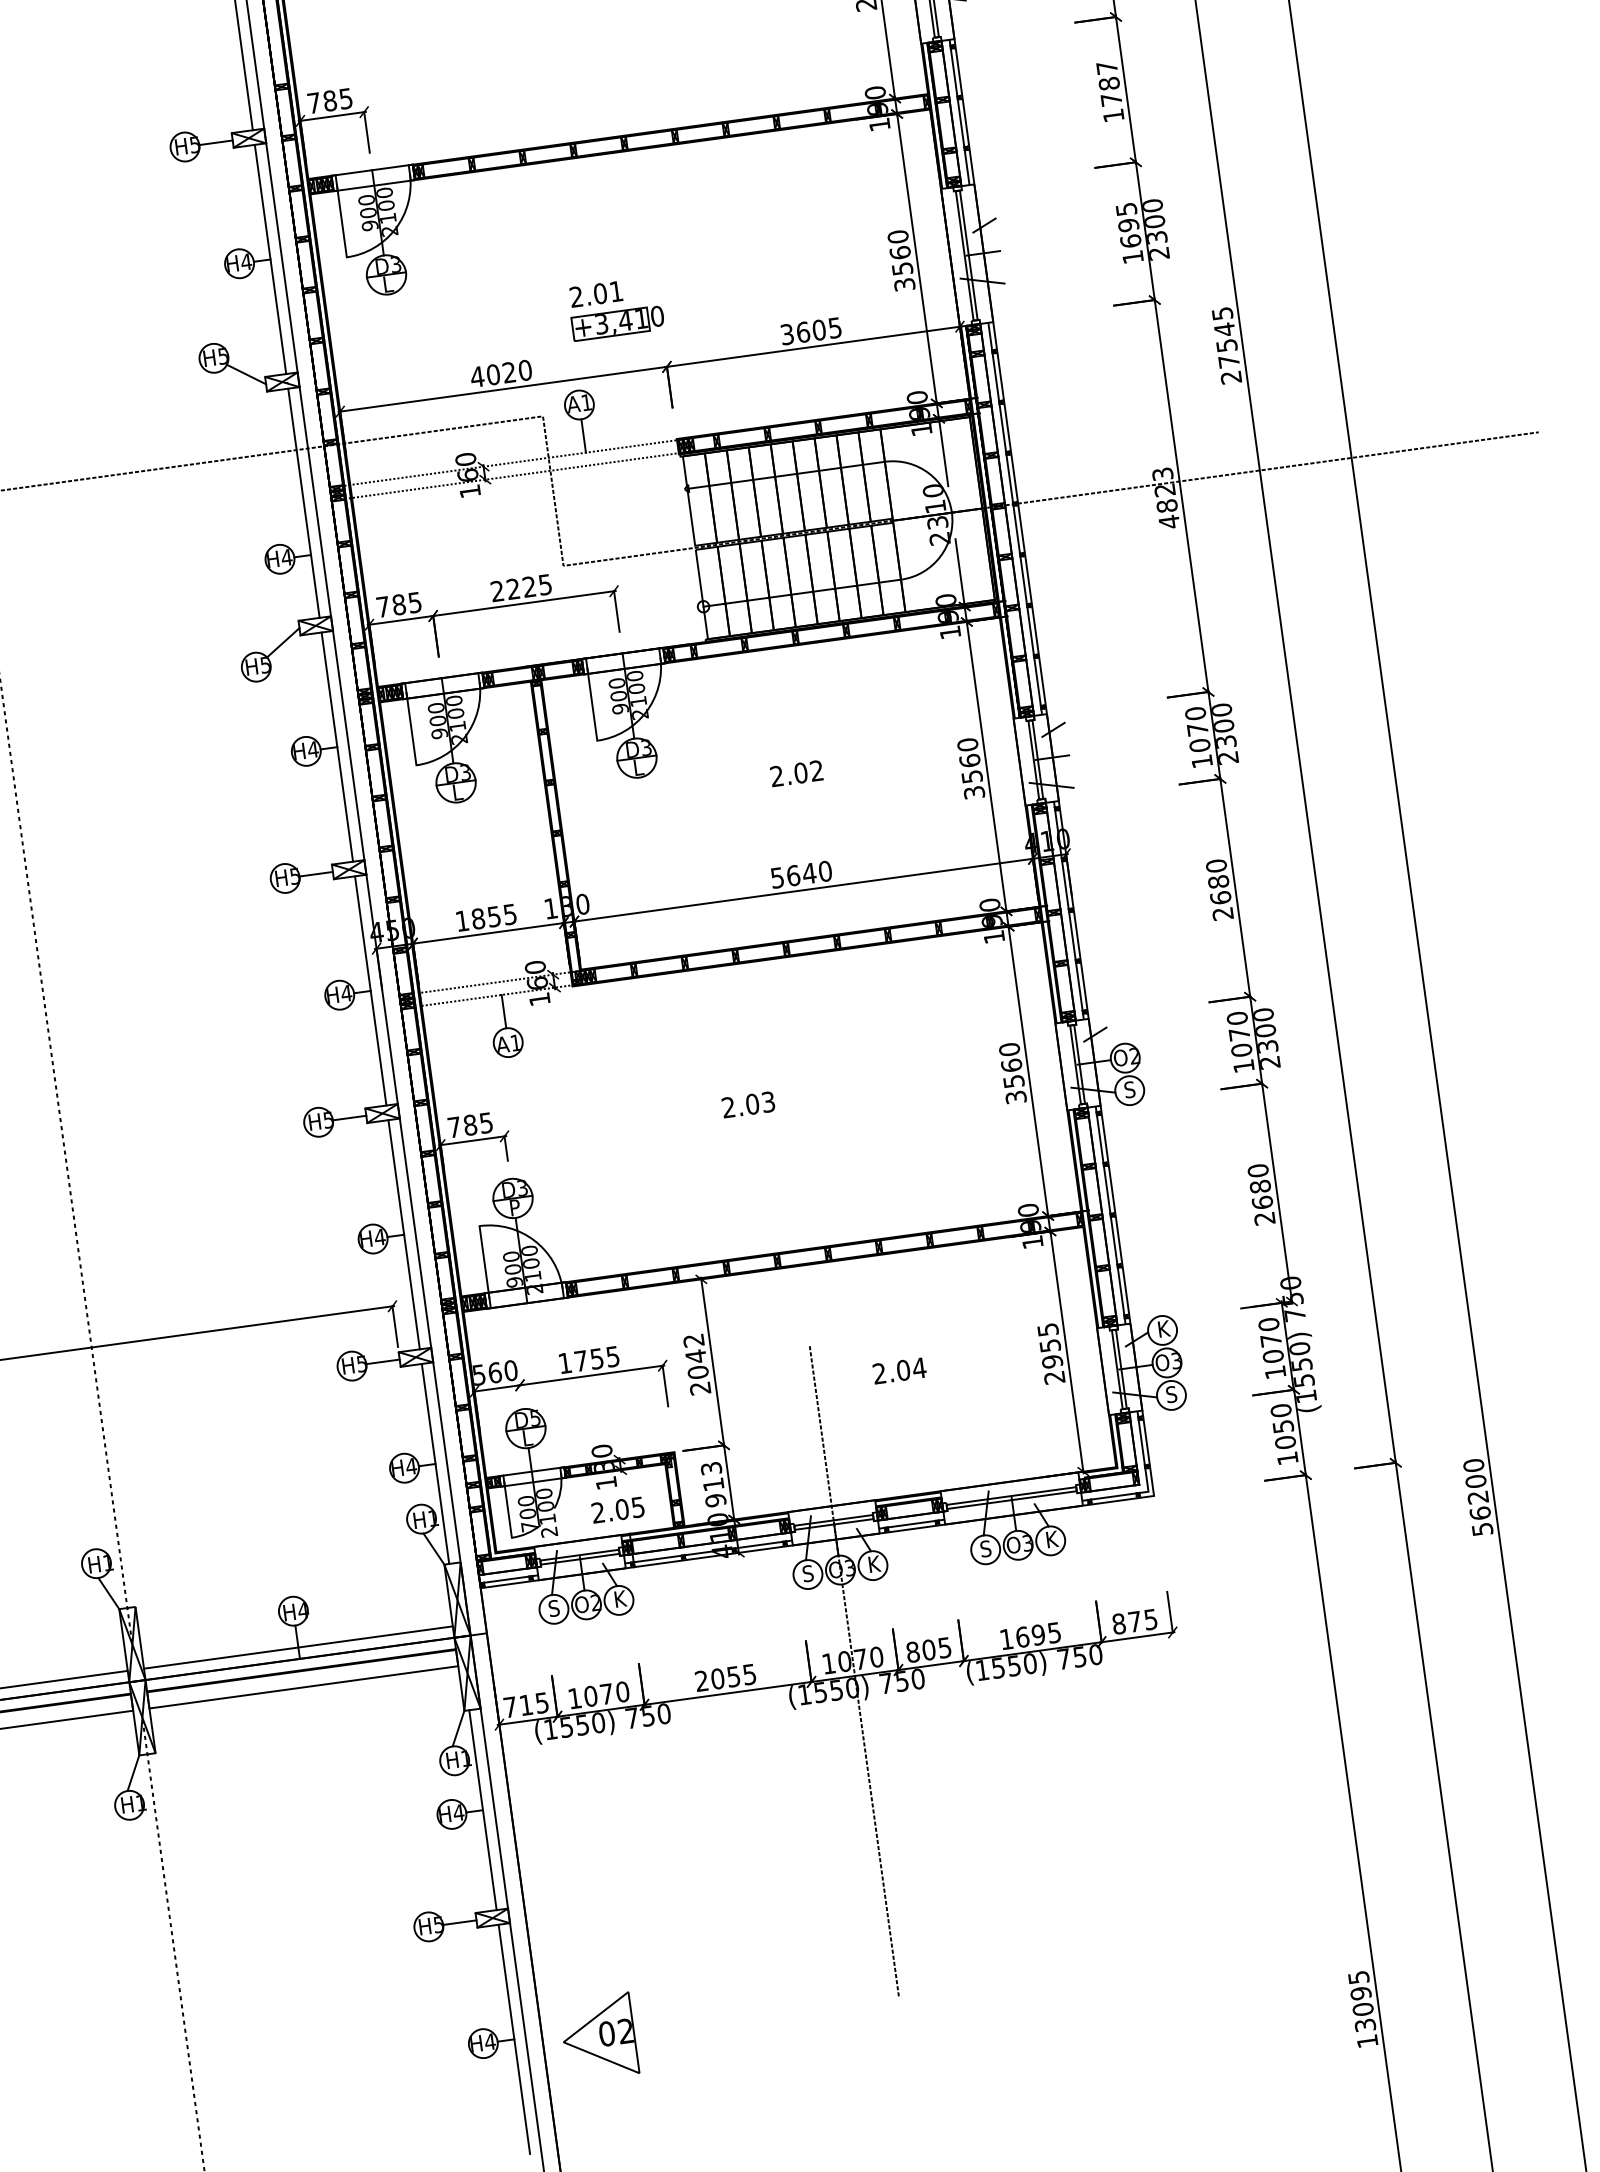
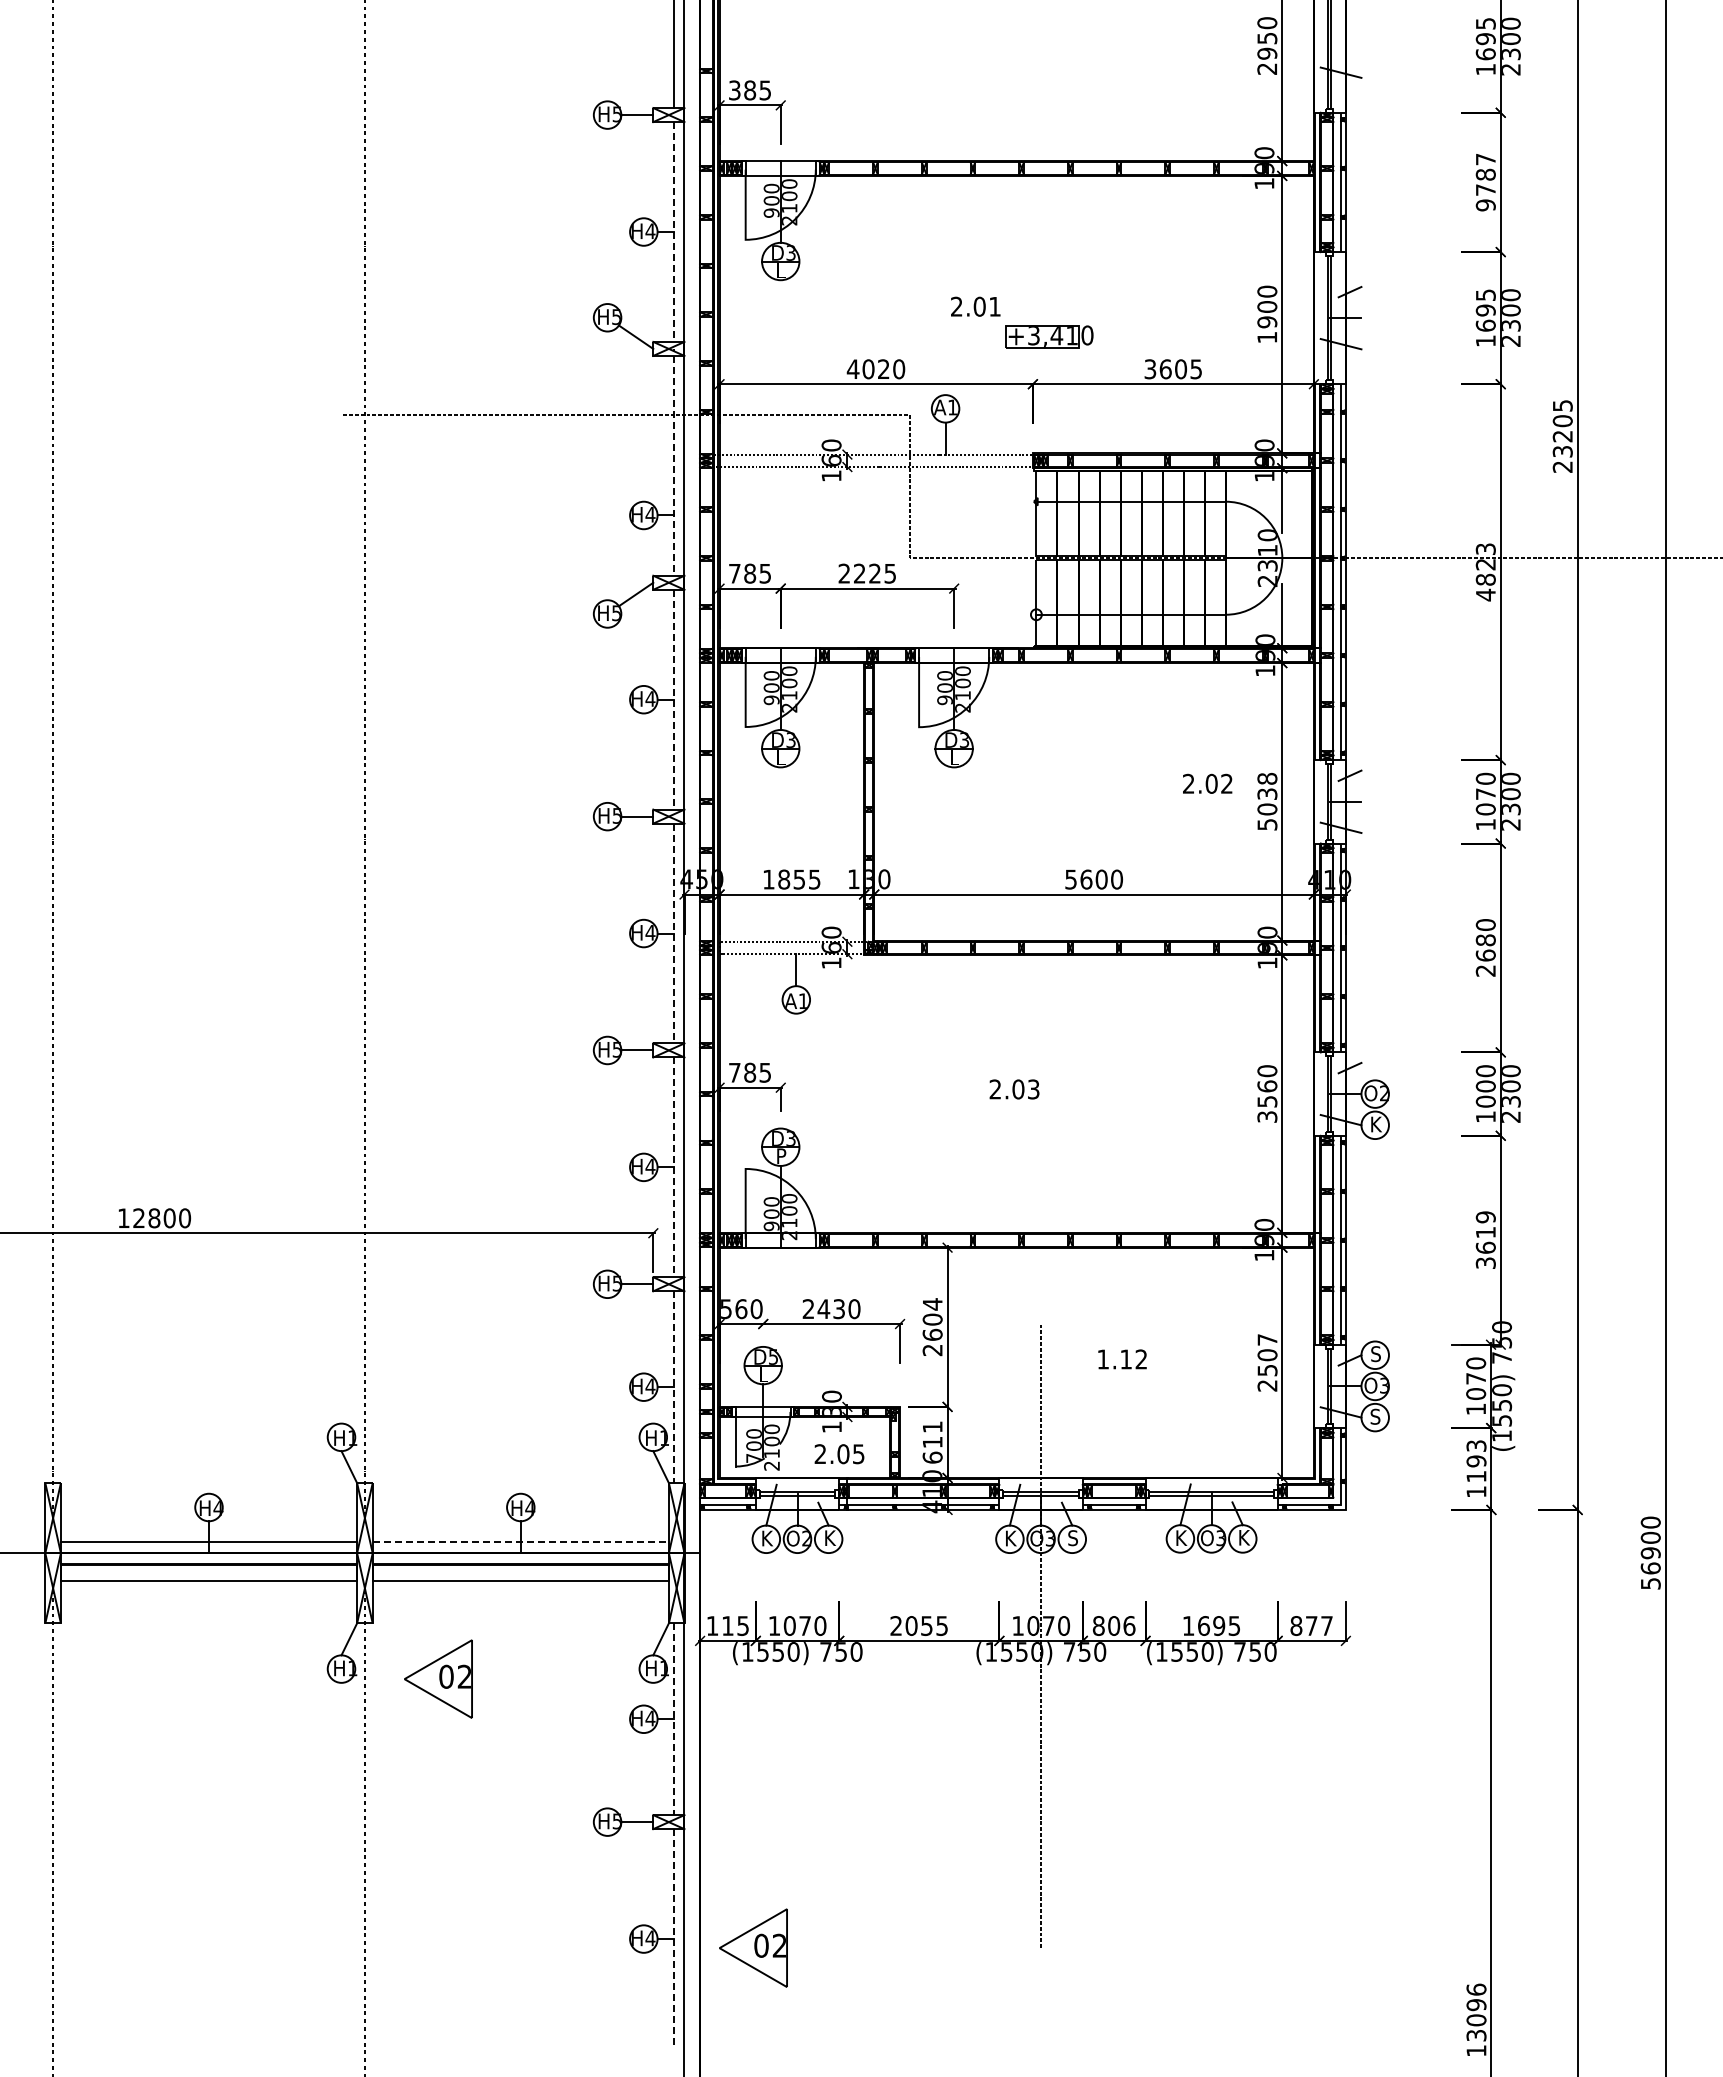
text: (313, 103) -> (734, 90), 785 -> 385
text: (1113, 115) -> (1485, 205), 1787 -> 9787
line: (270, 260) -> (673, 232), solid -> dashed
text: (902, 267) -> (1267, 321), 3560 -> 1900
part: (618, 322) -> (1049, 336), moved
text: (1226, 344) -> (1562, 435), 27545 -> 23205
line: (303, 502) -> (673, 465), solid -> dashed
line: (337, 746) -> (673, 699), solid -> dashed
text: (971, 767) -> (1267, 800), 3560 -> 5038
text: (796, 773) -> (1207, 783), moved
text: (809, 873) -> (1101, 879), 5640 -> 5600
line: (370, 990) -> (673, 933), solid -> dashed
text: (1239, 1034) -> (1485, 1086), 1070 -> 1000
text: (1129, 1089) -> (1375, 1124), S -> K
text: (1261, 1193) -> (1485, 1239), 2680 -> 3619
line: (404, 1234) -> (673, 1167), solid -> dashed
text: (1163, 1329) -> (1376, 1354), K -> S
text: (1050, 1346) -> (1267, 1355), 2955 -> 2507
text: (695, 1356) -> (932, 1319), 2042 -> 2604
text: (589, 1360) -> (831, 1309), 1755 -> 2430
text: (899, 1370) -> (1122, 1359), 2.04 -> 1.12
text: (1283, 1426) -> (1476, 1461), 1050 -> 1193
line: (435, 1464) -> (673, 1387), solid -> dashed
text: (713, 1484) -> (932, 1442), 913 -> 611
text: (1477, 1497) -> (1650, 1553), 56200 -> 56900
text: (986, 1549) -> (1181, 1538), S -> K
text: (874, 1564) -> (1073, 1538), K -> S
text: (808, 1573) -> (1010, 1538), S -> K
text: (555, 1608) -> (767, 1538), S -> K
text: (1150, 1620) -> (1326, 1626), 875 -> 877
line: (299, 1647) -> (521, 1542), solid -> dashed
text: (945, 1648) -> (1129, 1626), 805 -> 806
text: (510, 1706) -> (712, 1625), 715 -> 115
part: (232, 1801) -> (438, 1678), added
line: (482, 1810) -> (673, 1719), solid -> dashed
text: (1358, 1977) -> (1476, 1989), 13095 -> 13096
line: (514, 2039) -> (673, 1939), solid -> dashed

